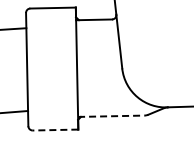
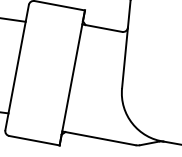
line: (111, 116) -> (99, 138), dashed -> solid
line: (55, 130) -> (34, 141), dashed -> solid

